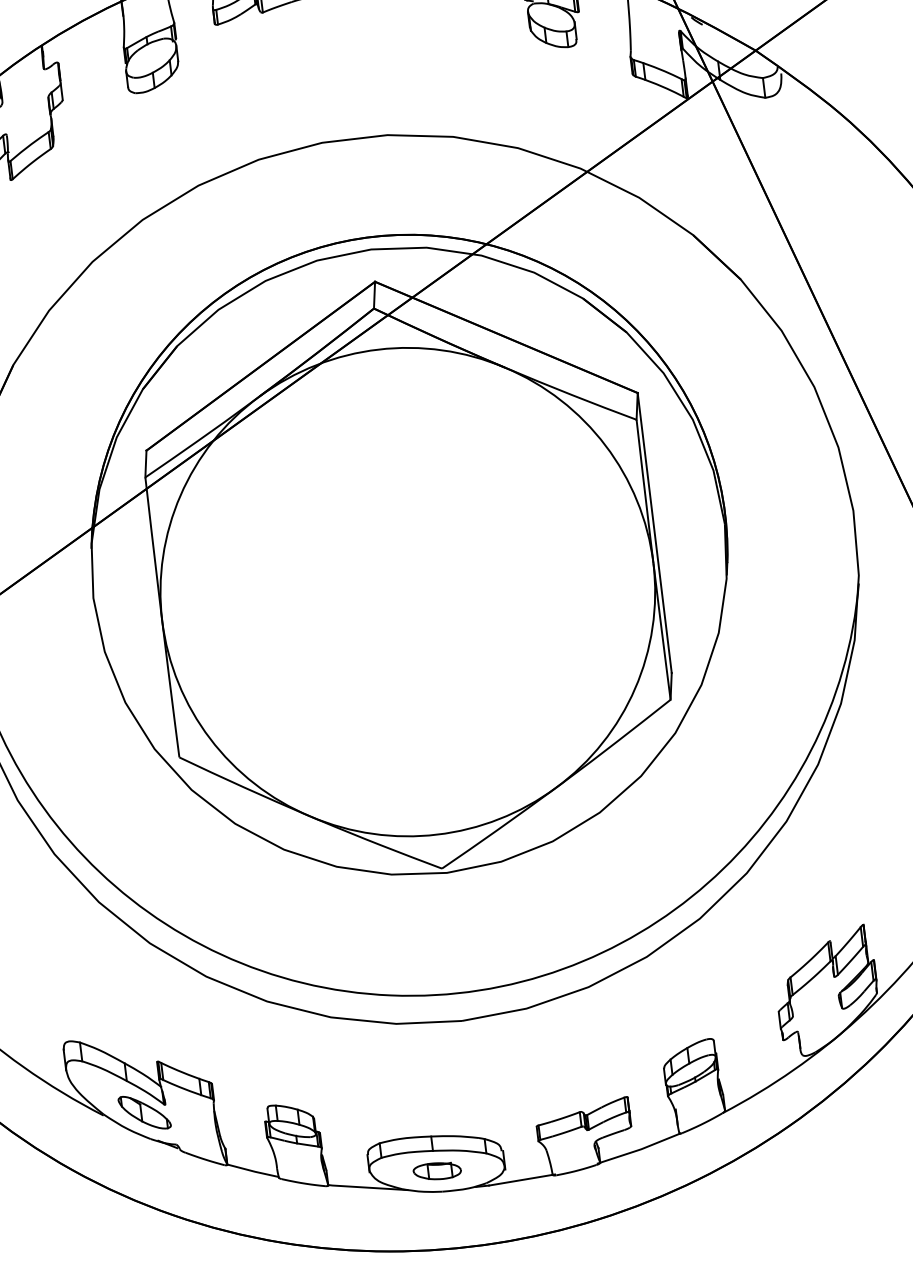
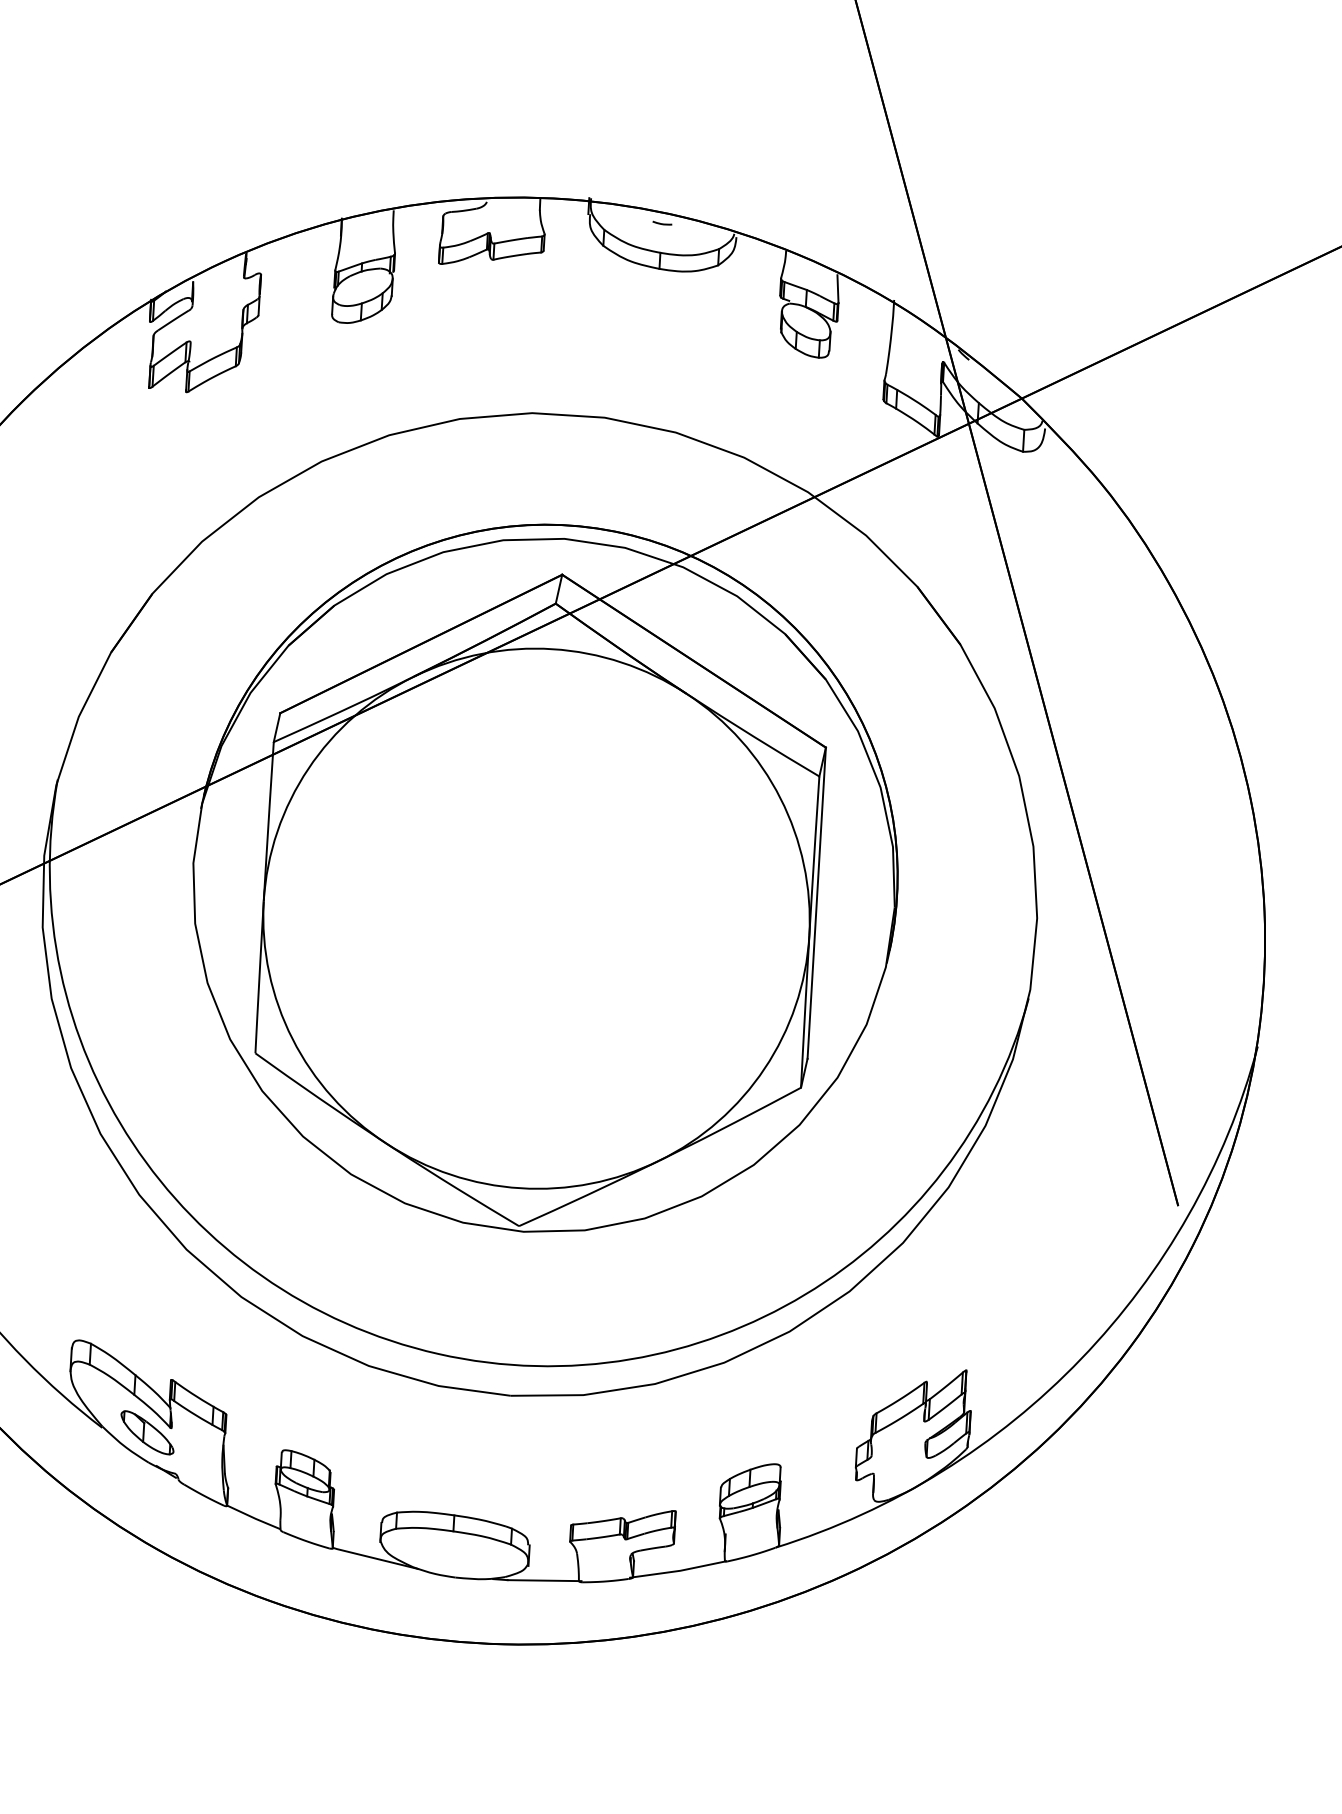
part: (436, 1170) -> (453, 1553), removed

